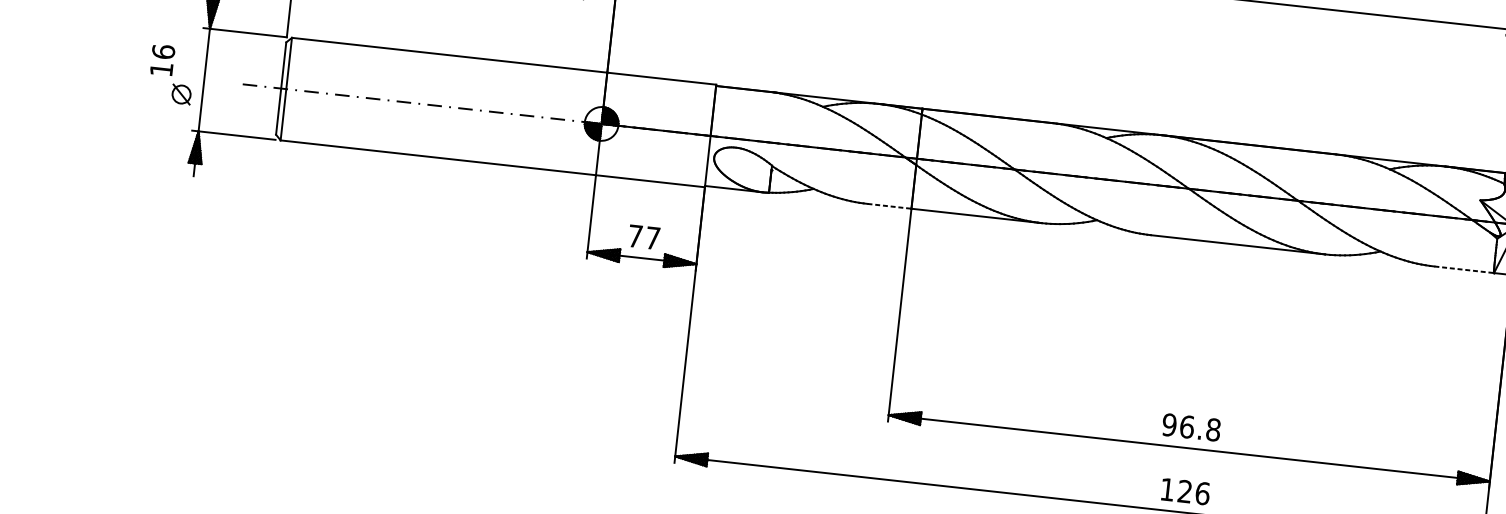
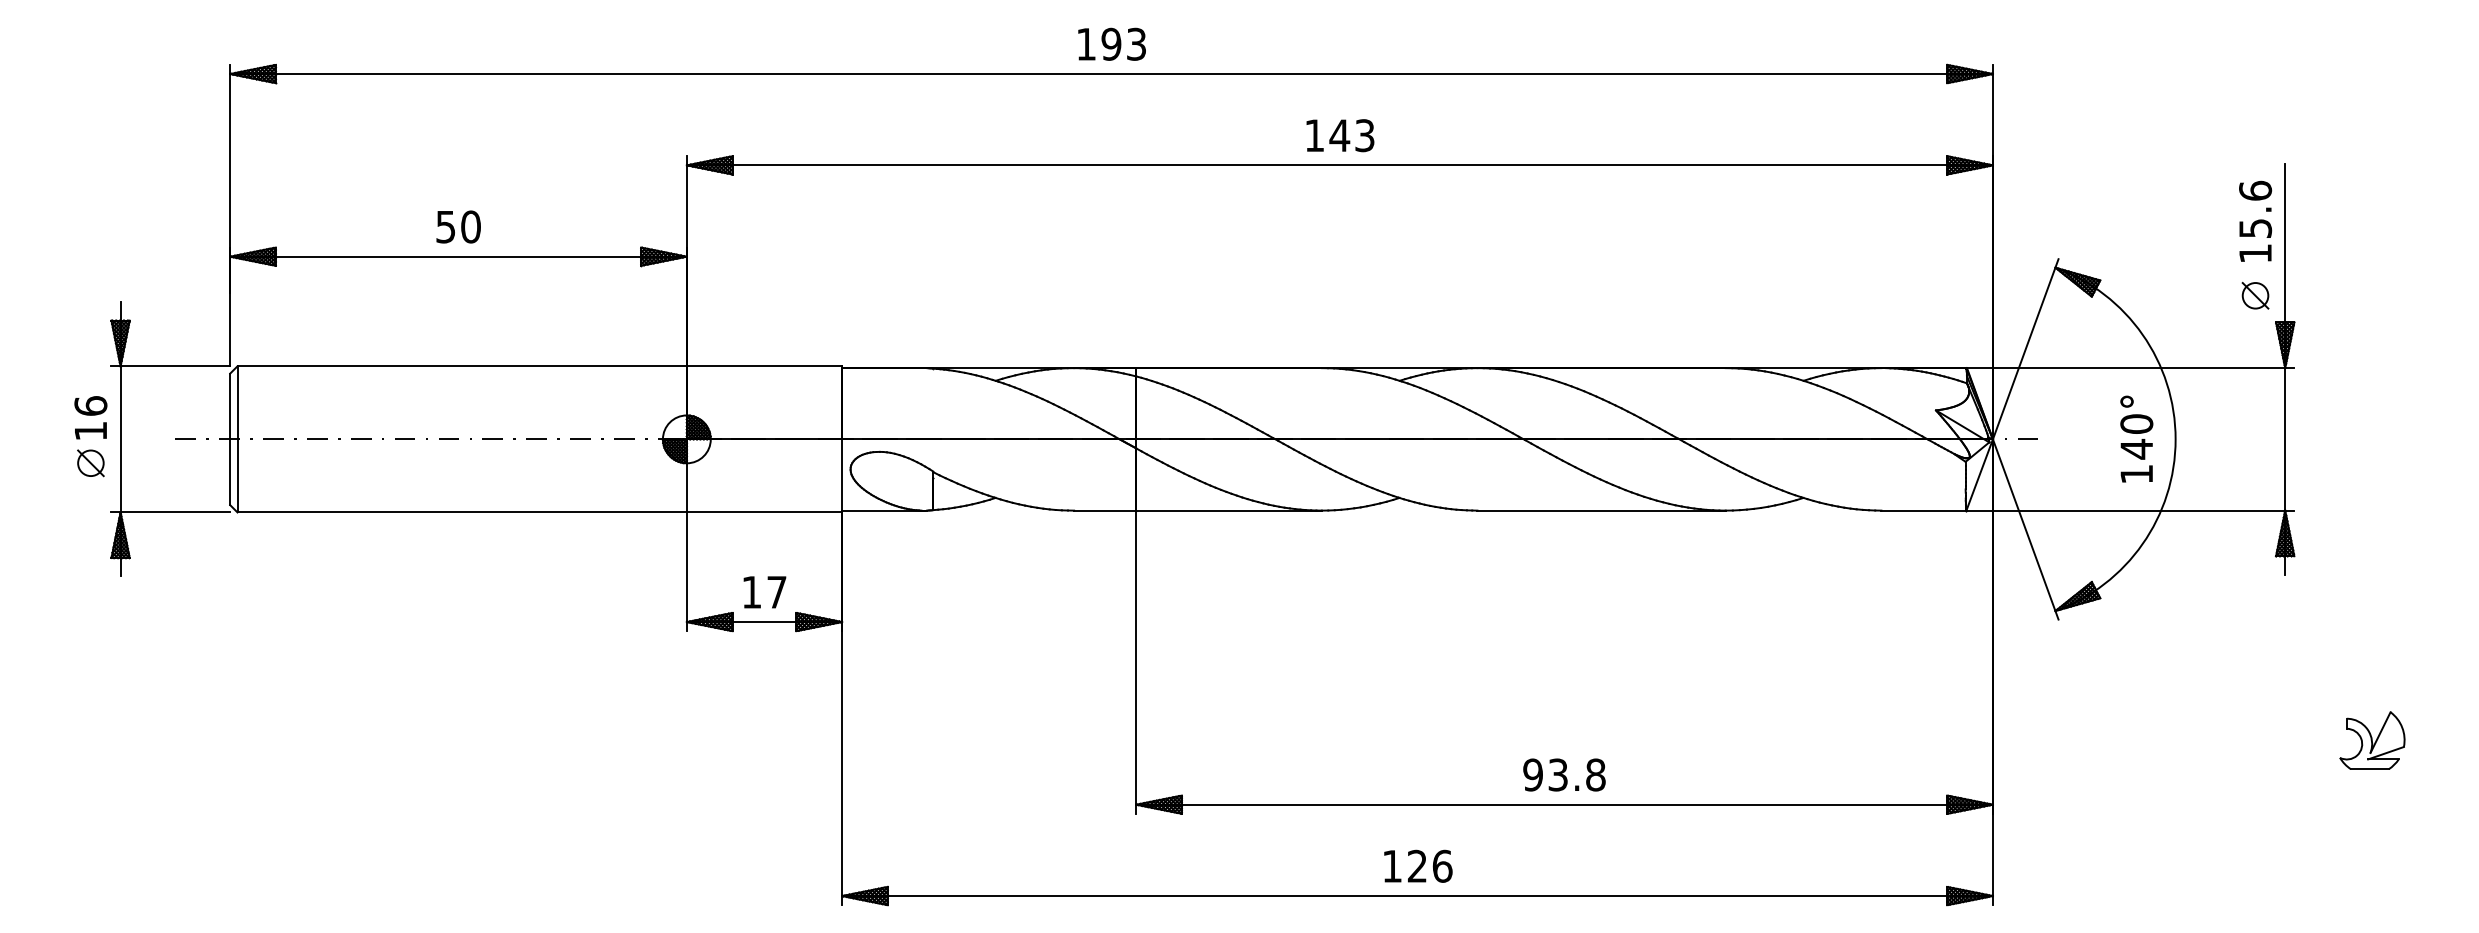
text: (162, 59) -> (90, 417), moved
line: (889, 206) -> (1105, 510), dashed -> solid
text: (635, 236) -> (751, 592), 77 -> 17
line: (1464, 269) -> (1924, 510), dashed -> solid
text: (1187, 426) -> (1558, 774), 96.8 -> 93.8
text: (1185, 491) -> (1418, 865), moved

